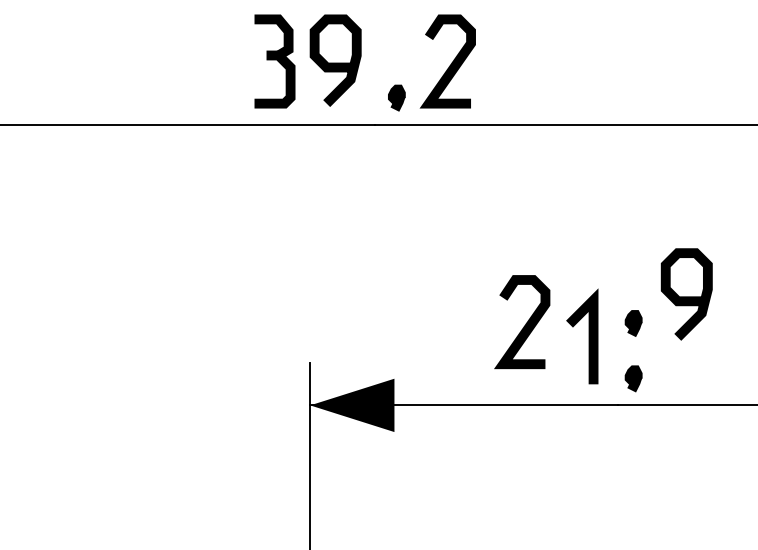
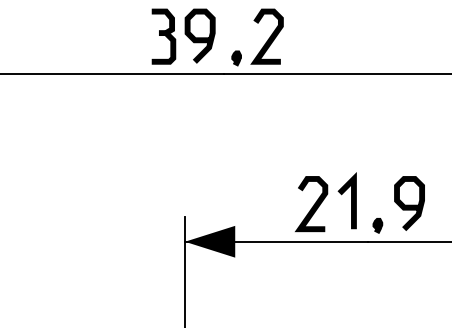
curve: (686, 295) -> (409, 204), moved
curve: (525, 322) -> (313, 204), moved
part: (633, 322) -> (377, 192), removed

